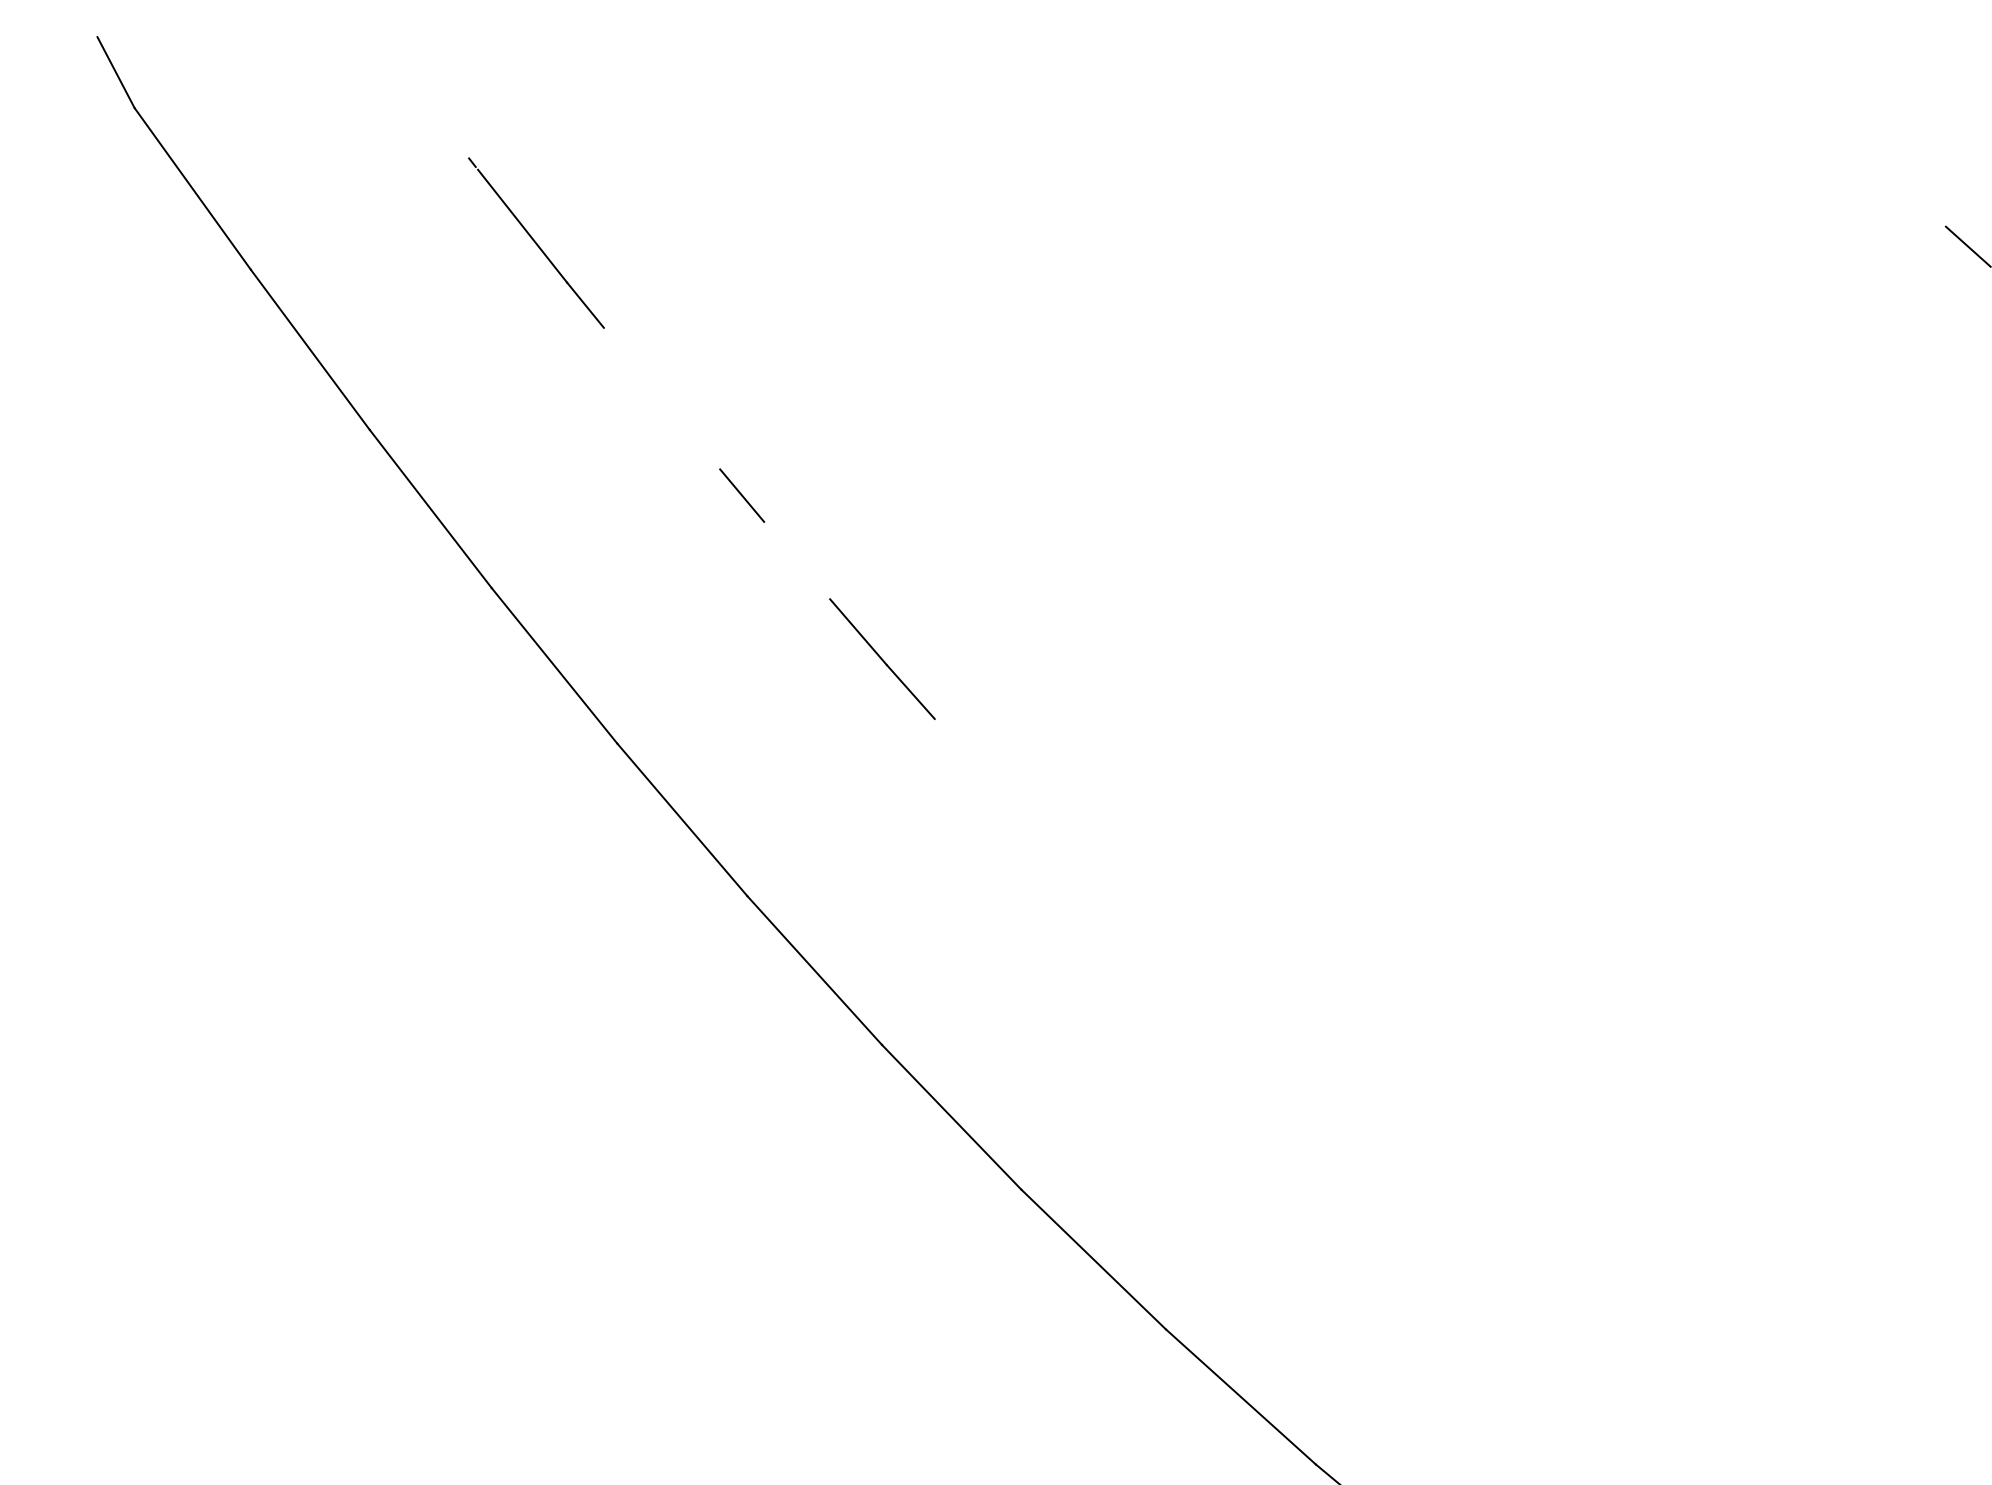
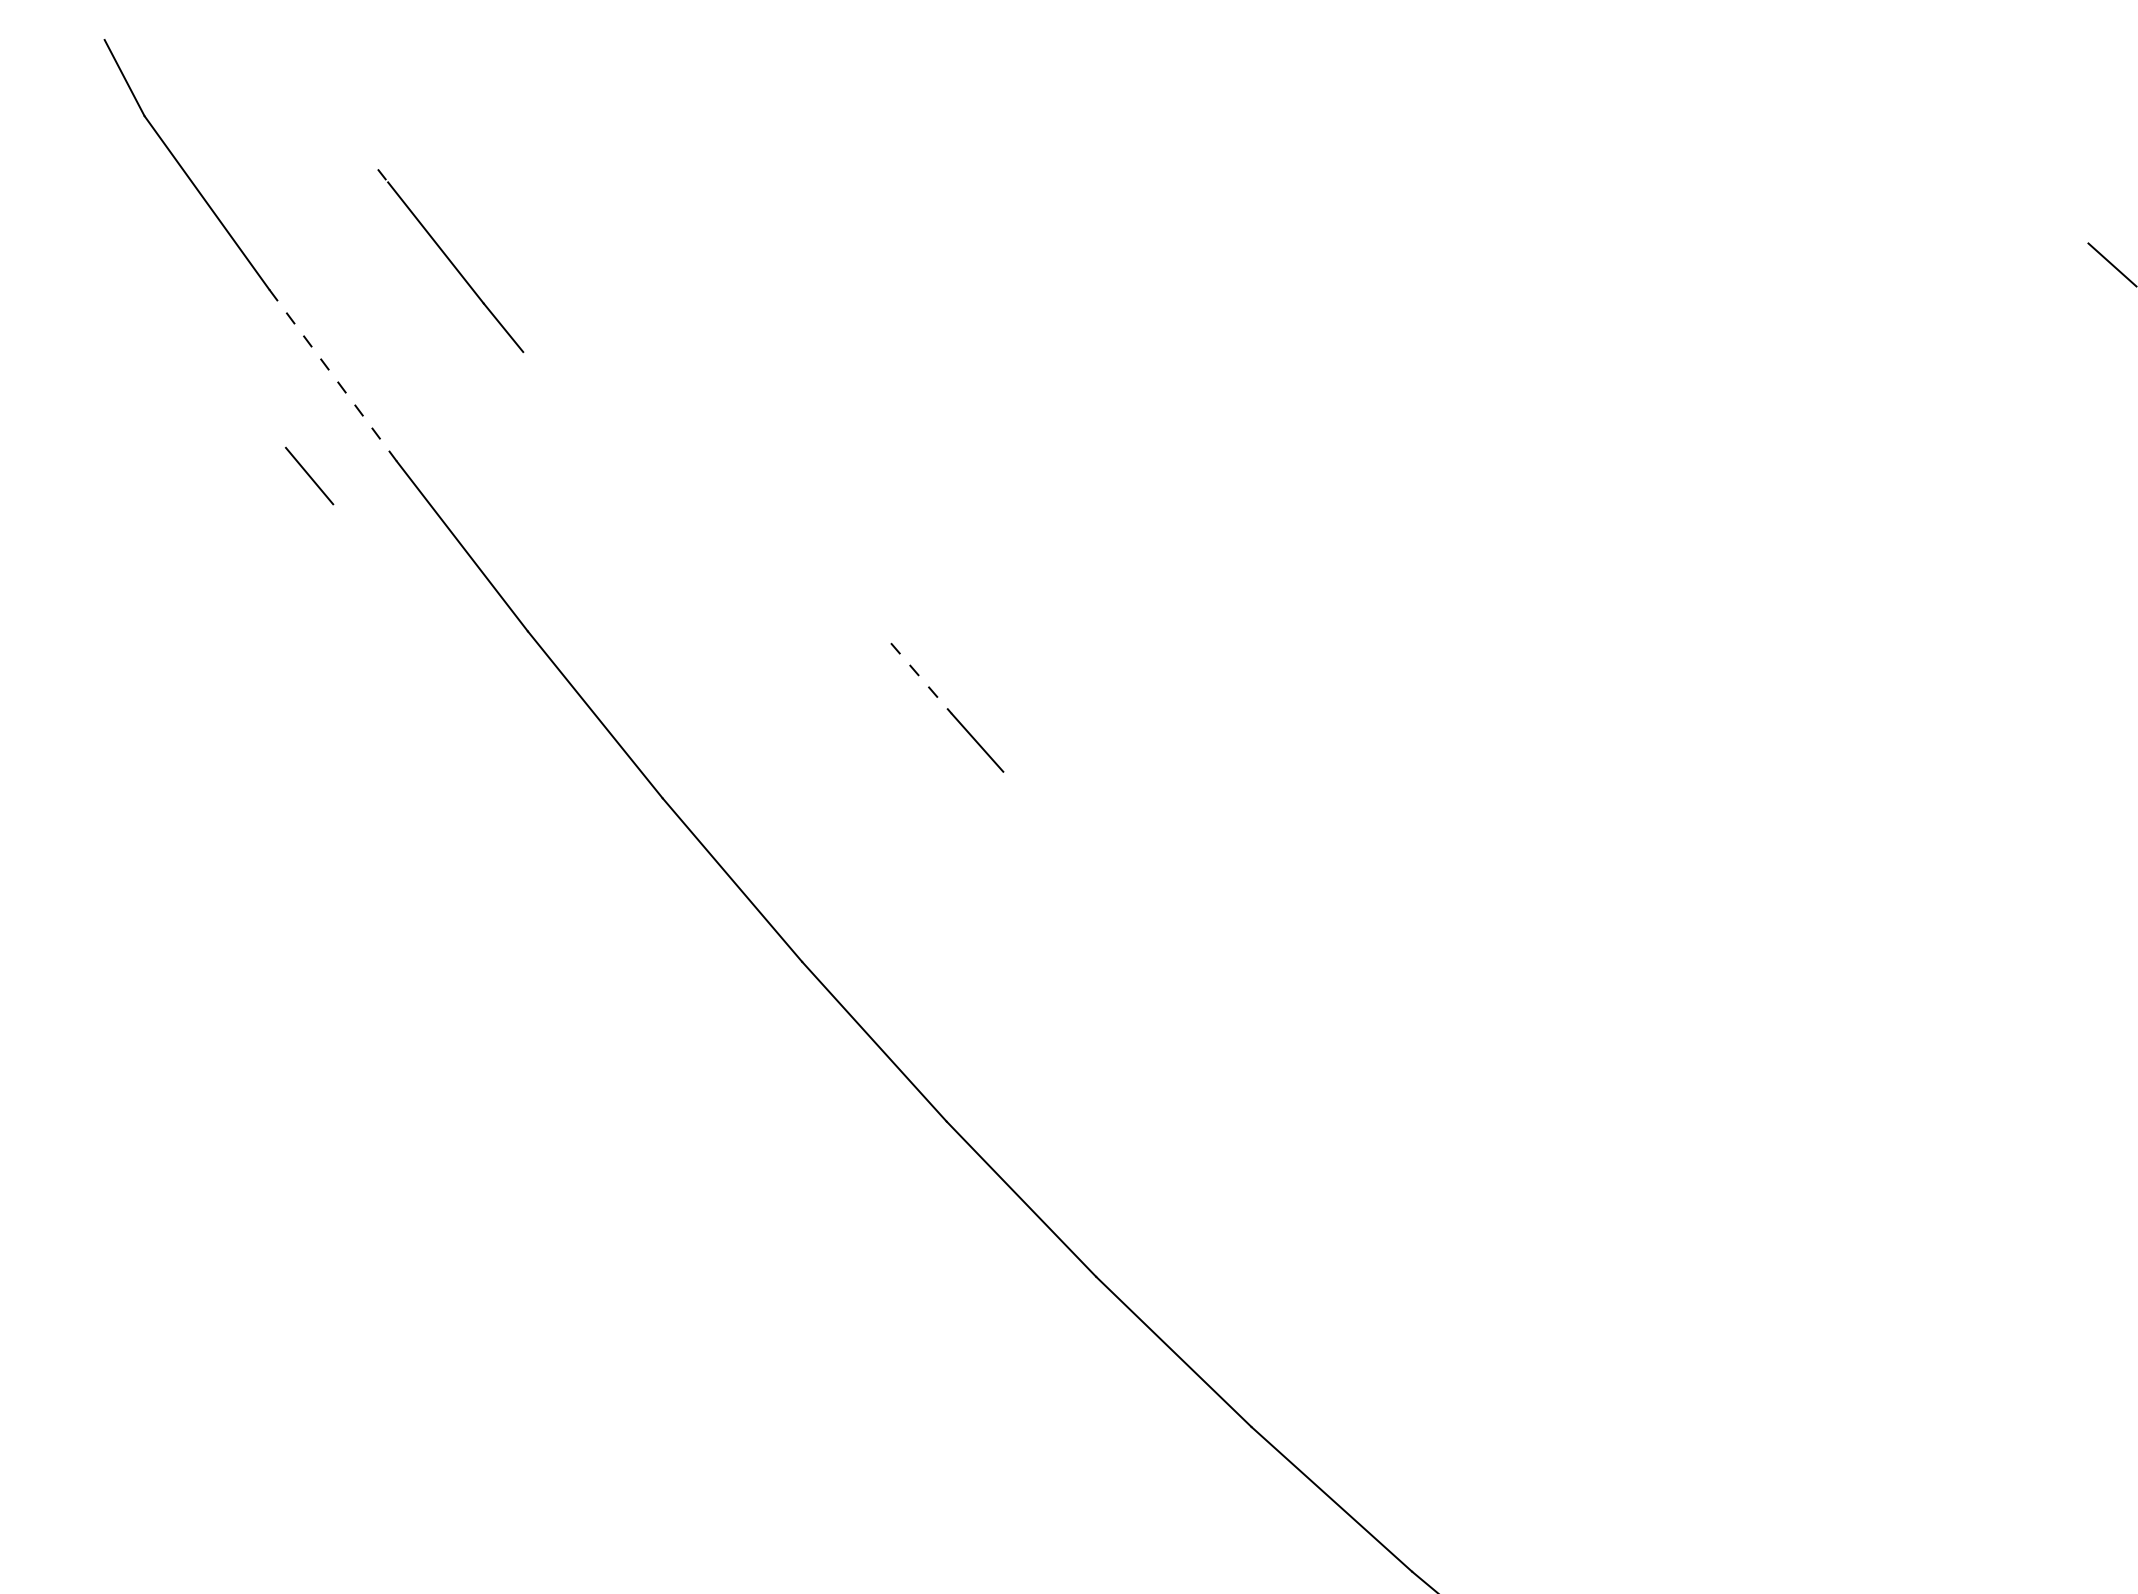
line: (536, 242) -> (450, 260), moved
line: (310, 350) -> (333, 376), solid -> dashed
line: (742, 495) -> (309, 475), moved
line: (858, 632) -> (921, 678), solid -> dashed

